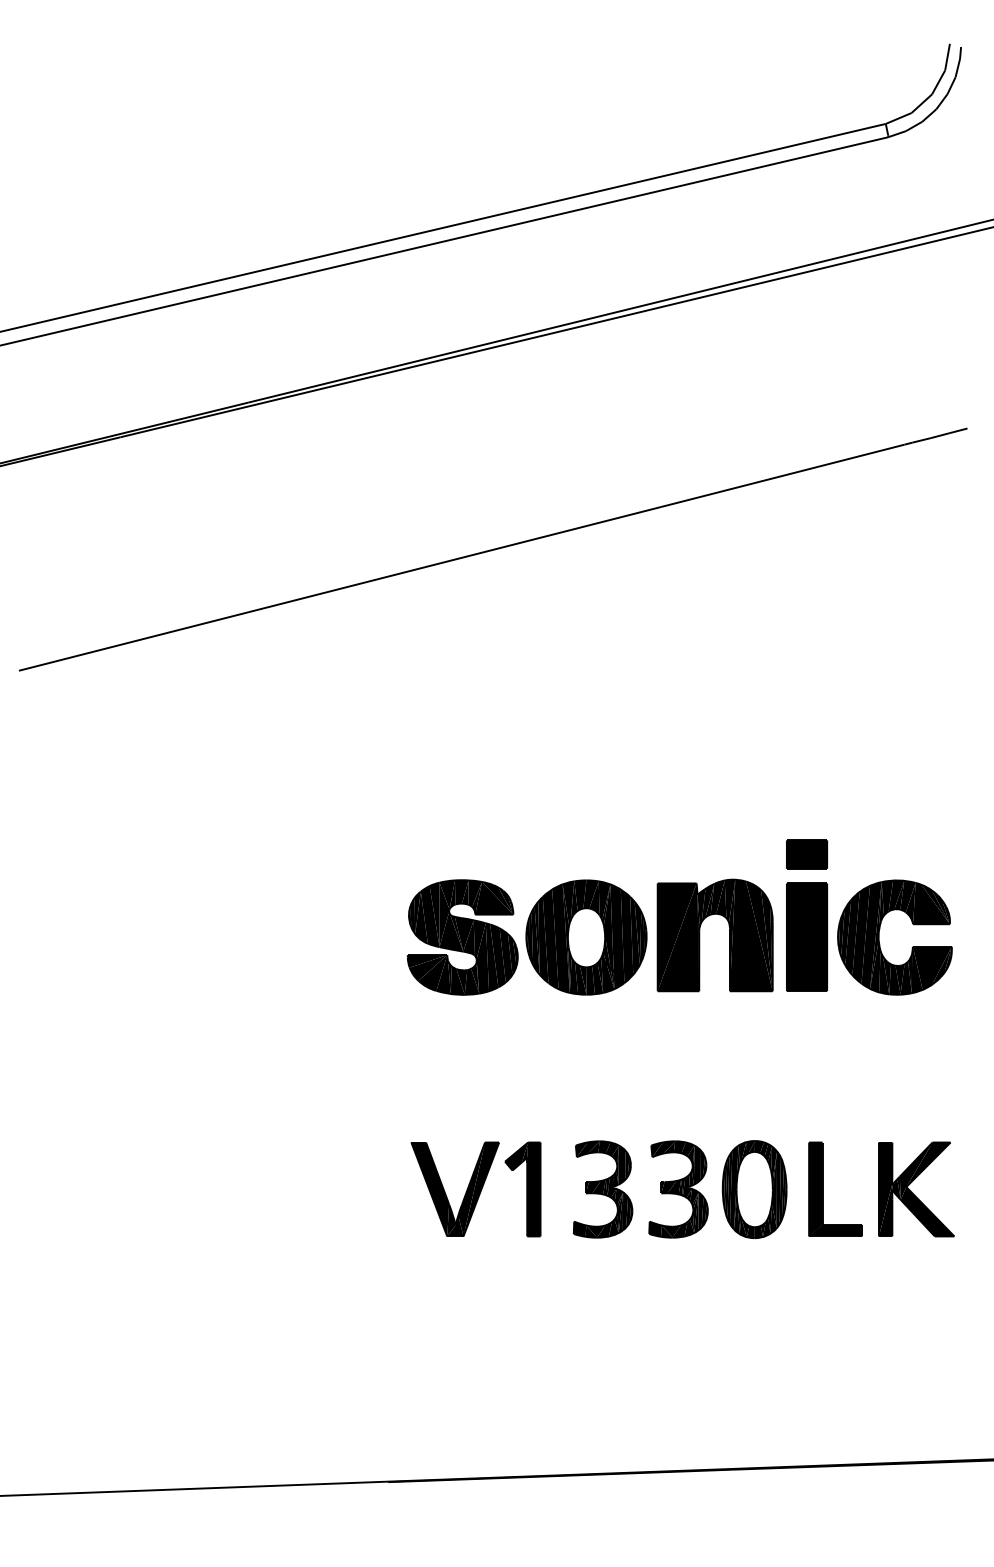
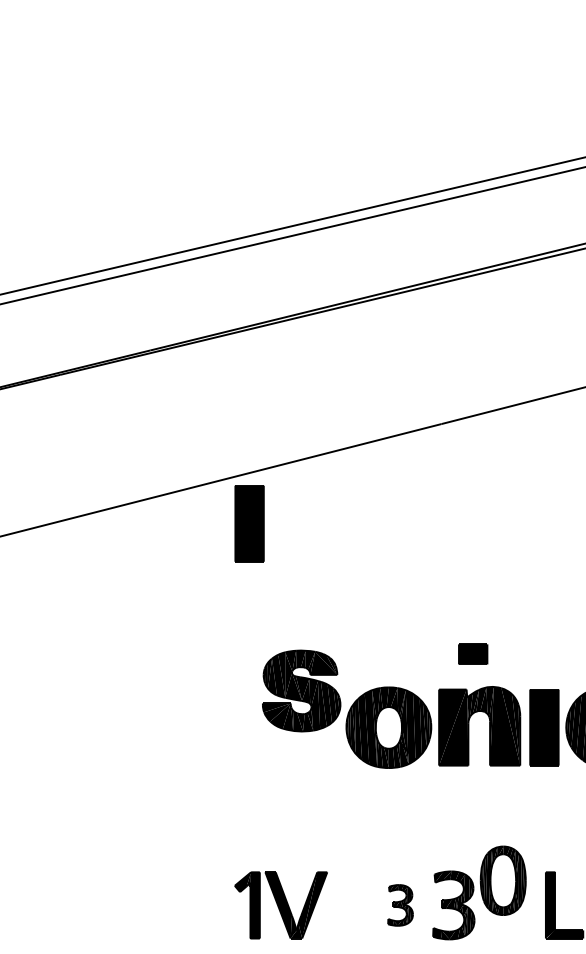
part: (388, 647) -> (249, 523), added
part: (806, 854) -> (472, 654), moved
part: (462, 937) -> (301, 691), moved
part: (522, 1189) -> (247, 905), moved
part: (602, 1189) -> (400, 905), size x0.6
part: (754, 1189) -> (503, 880), moved

